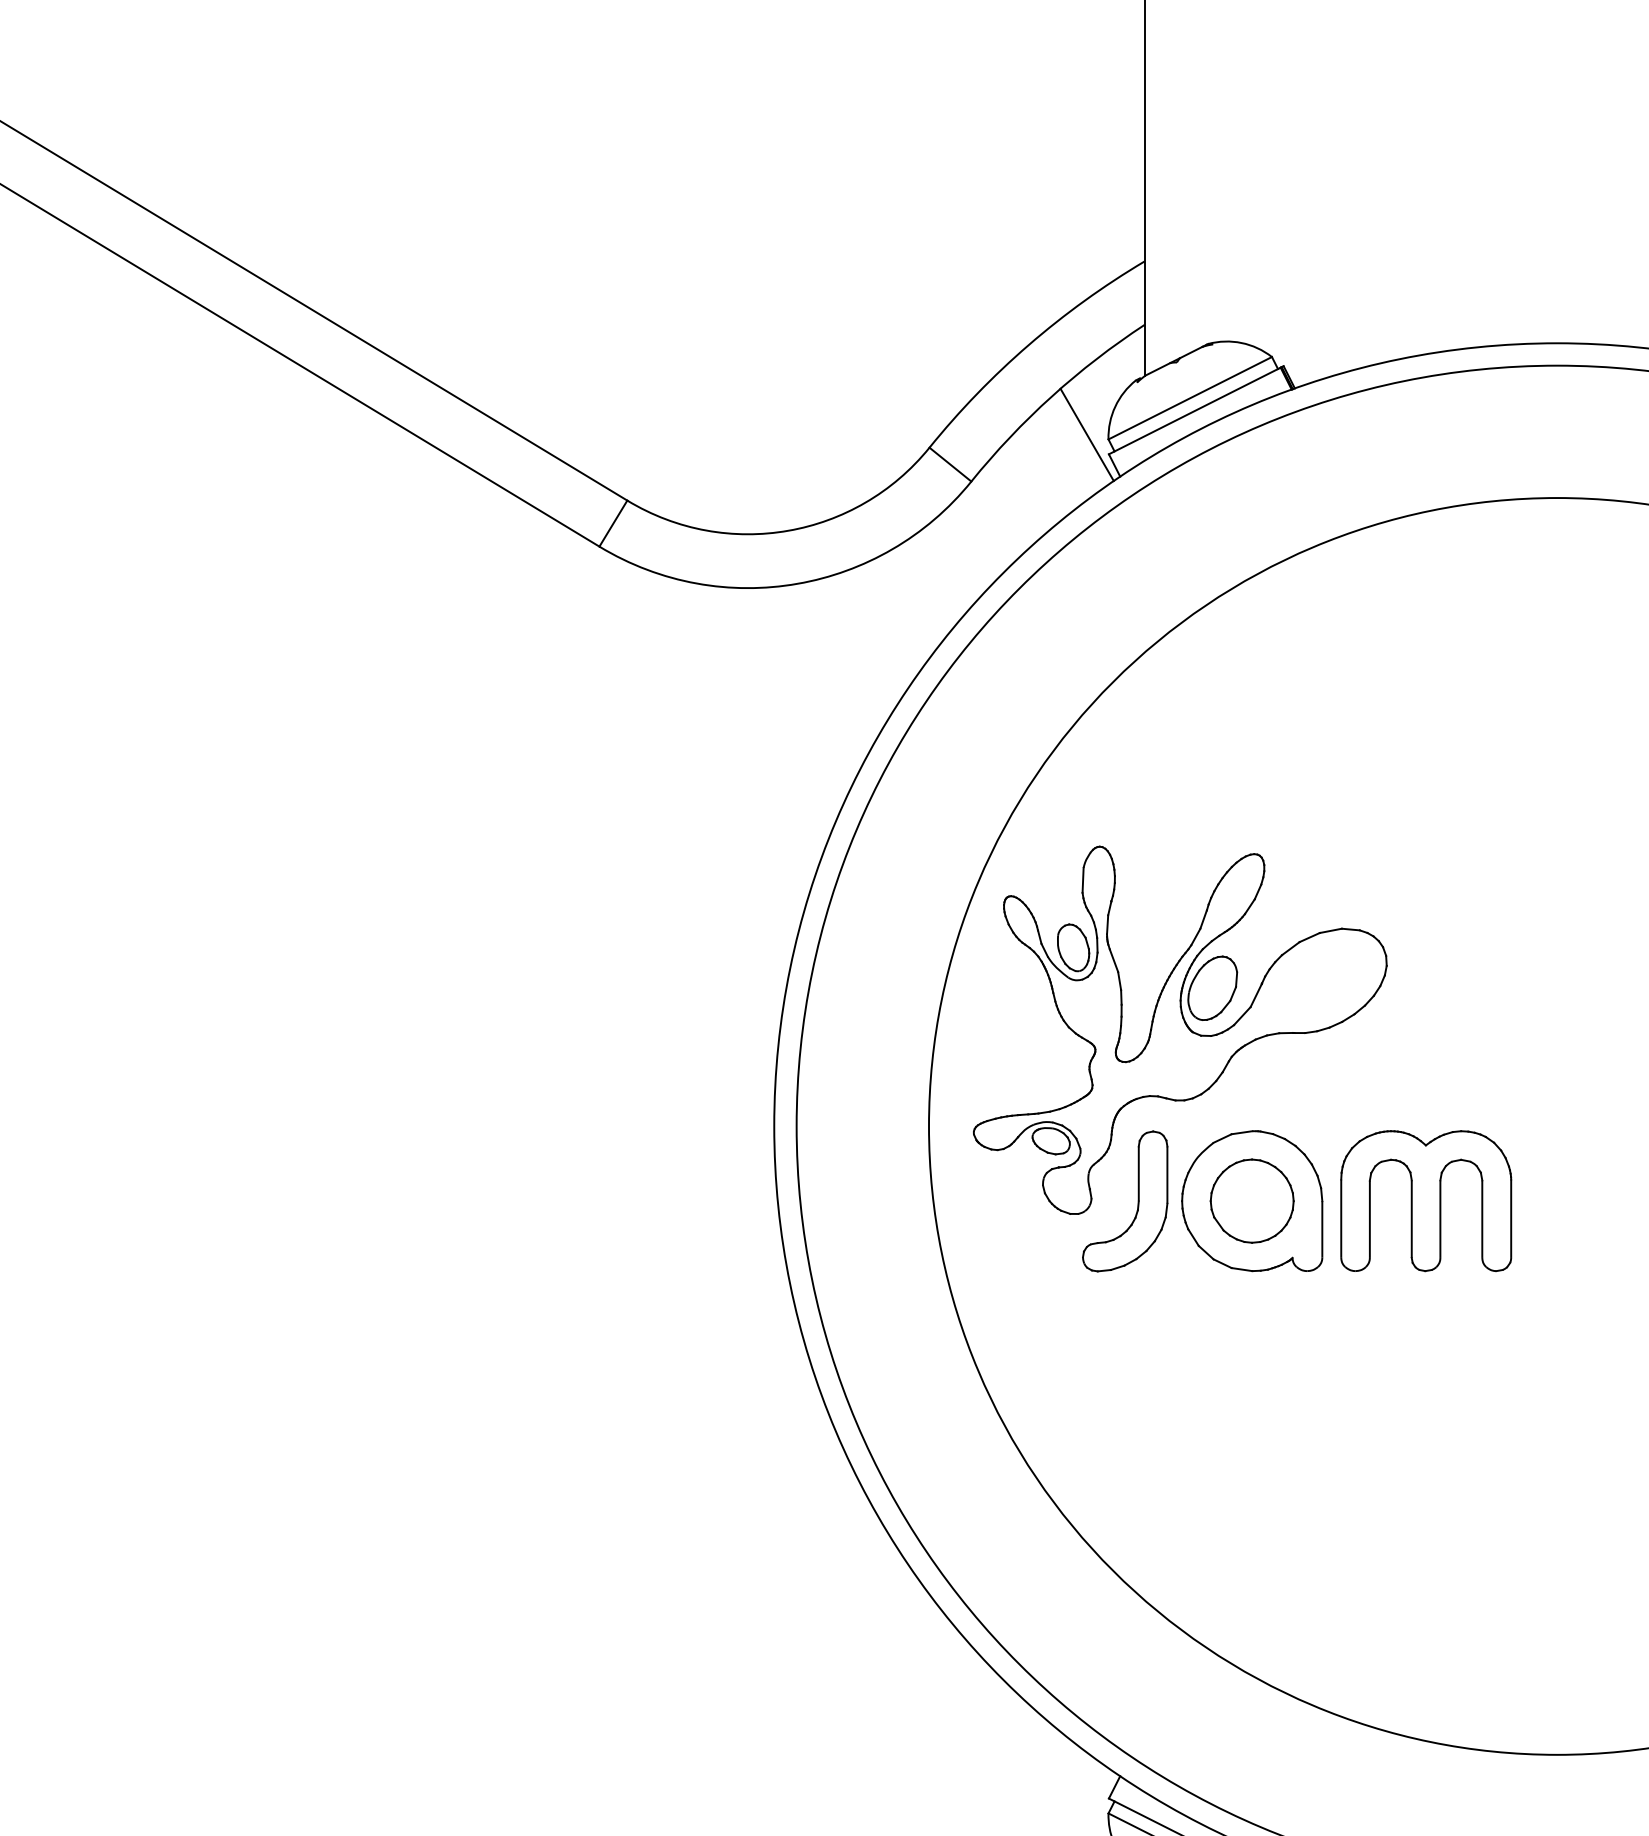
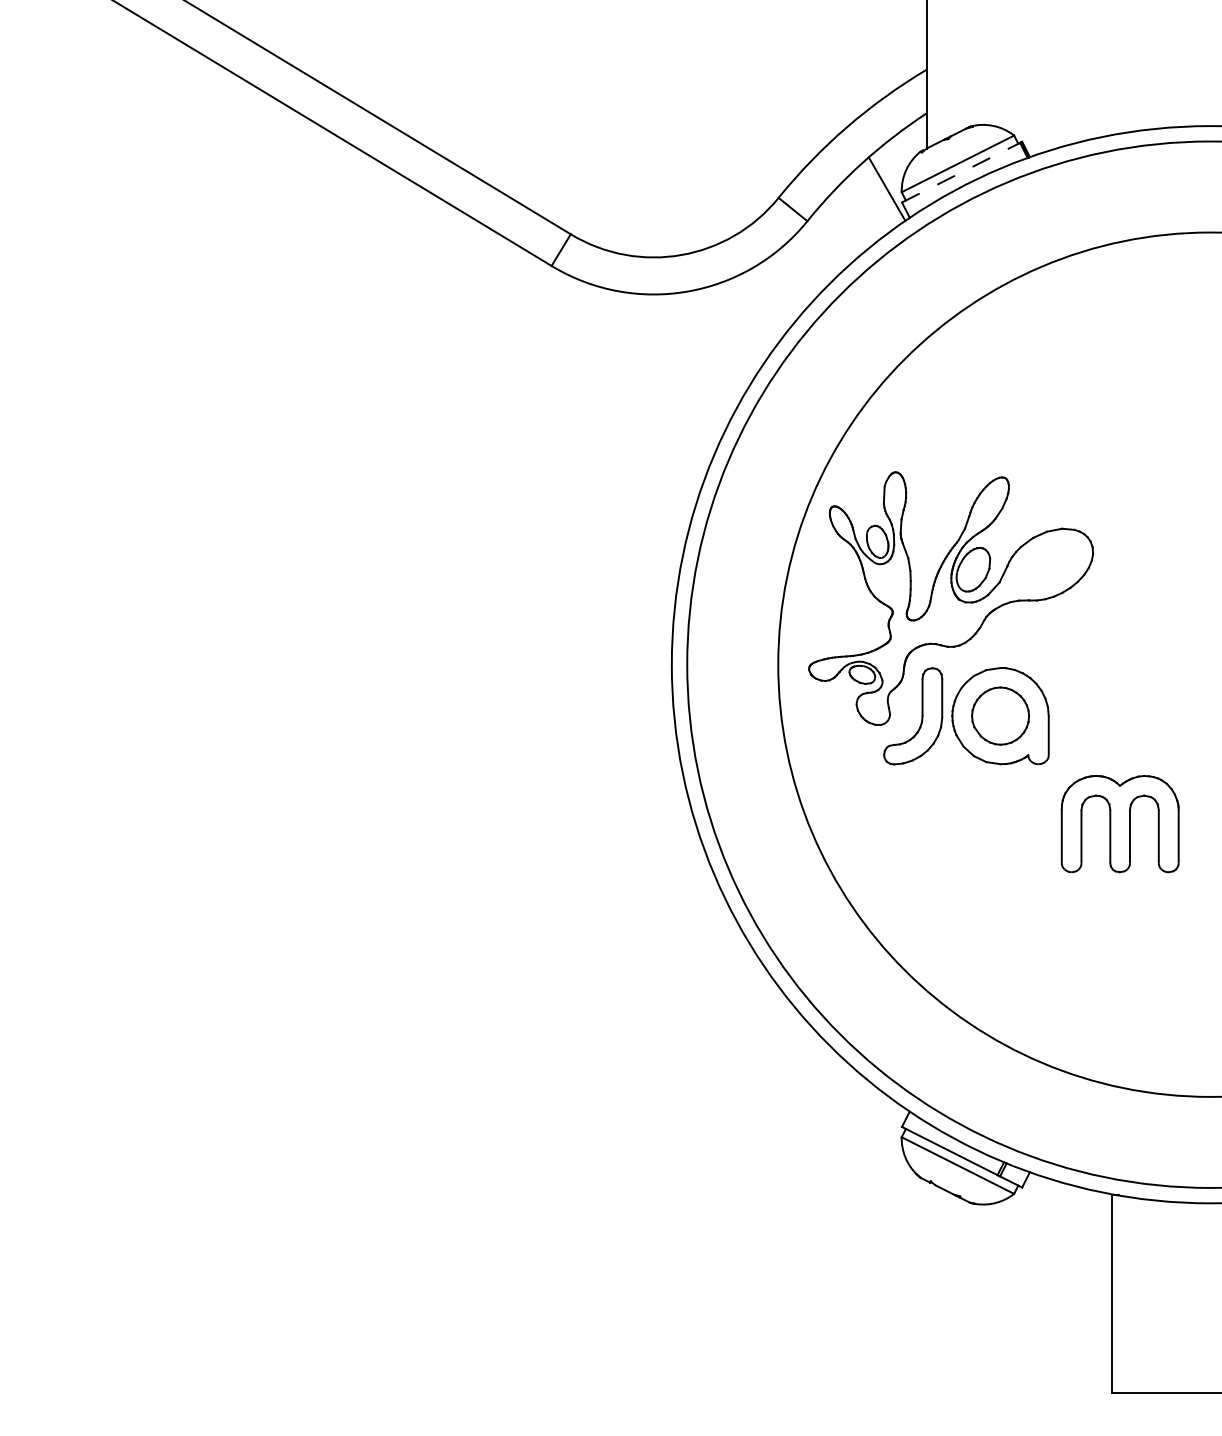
line: (1195, 410) -> (961, 172), solid -> dashed
part: (1425, 1201) -> (1119, 824), moved

